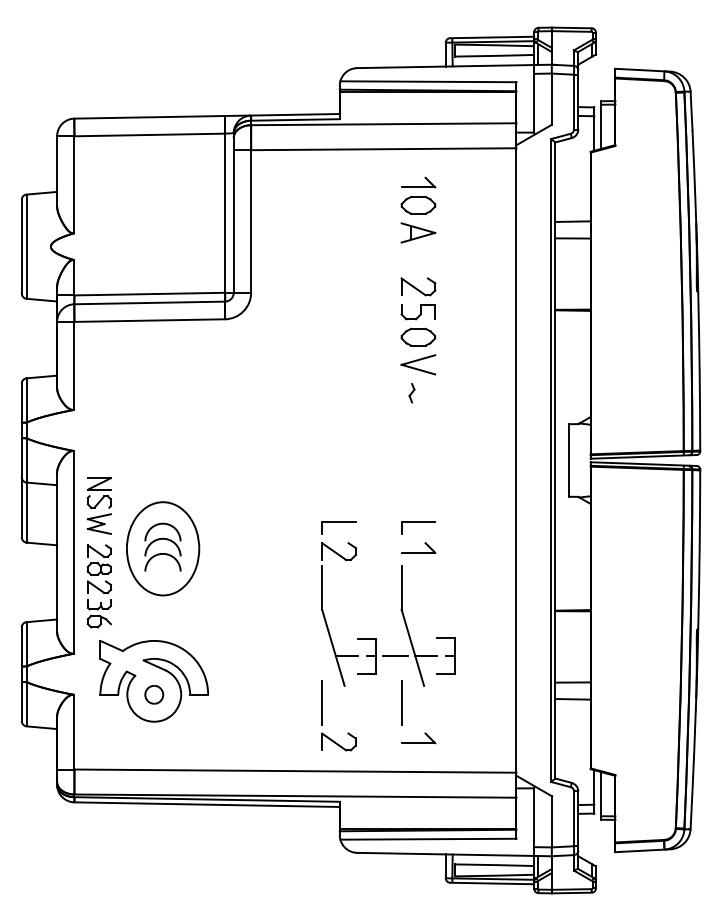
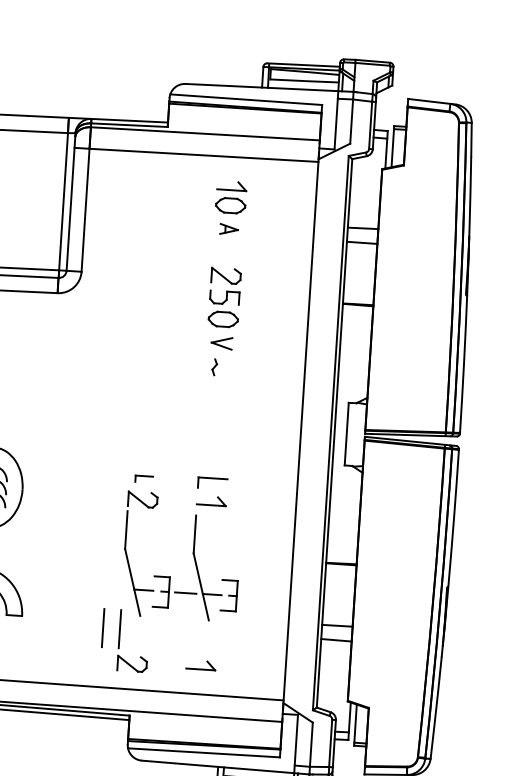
part: (418, 232) -> (229, 229), size x0.6
part: (418, 364) -> (221, 342), size x0.7
part: (338, 527) -> (143, 479), size x0.6
line: (401, 702) -> (103, 627), moved

